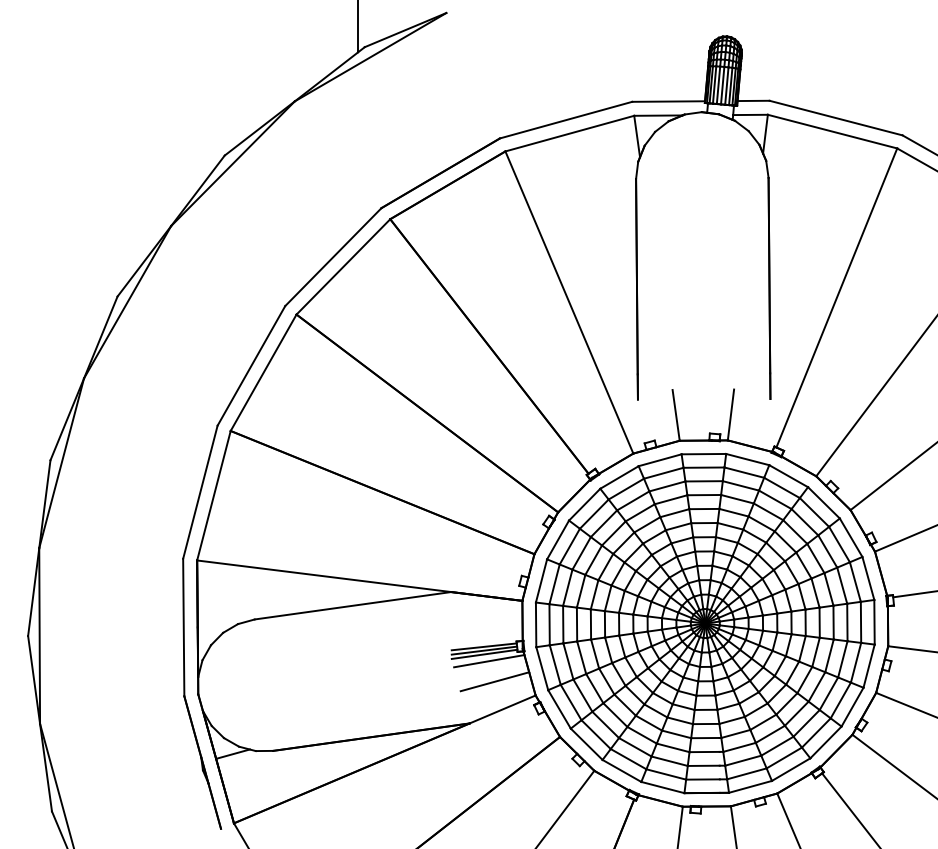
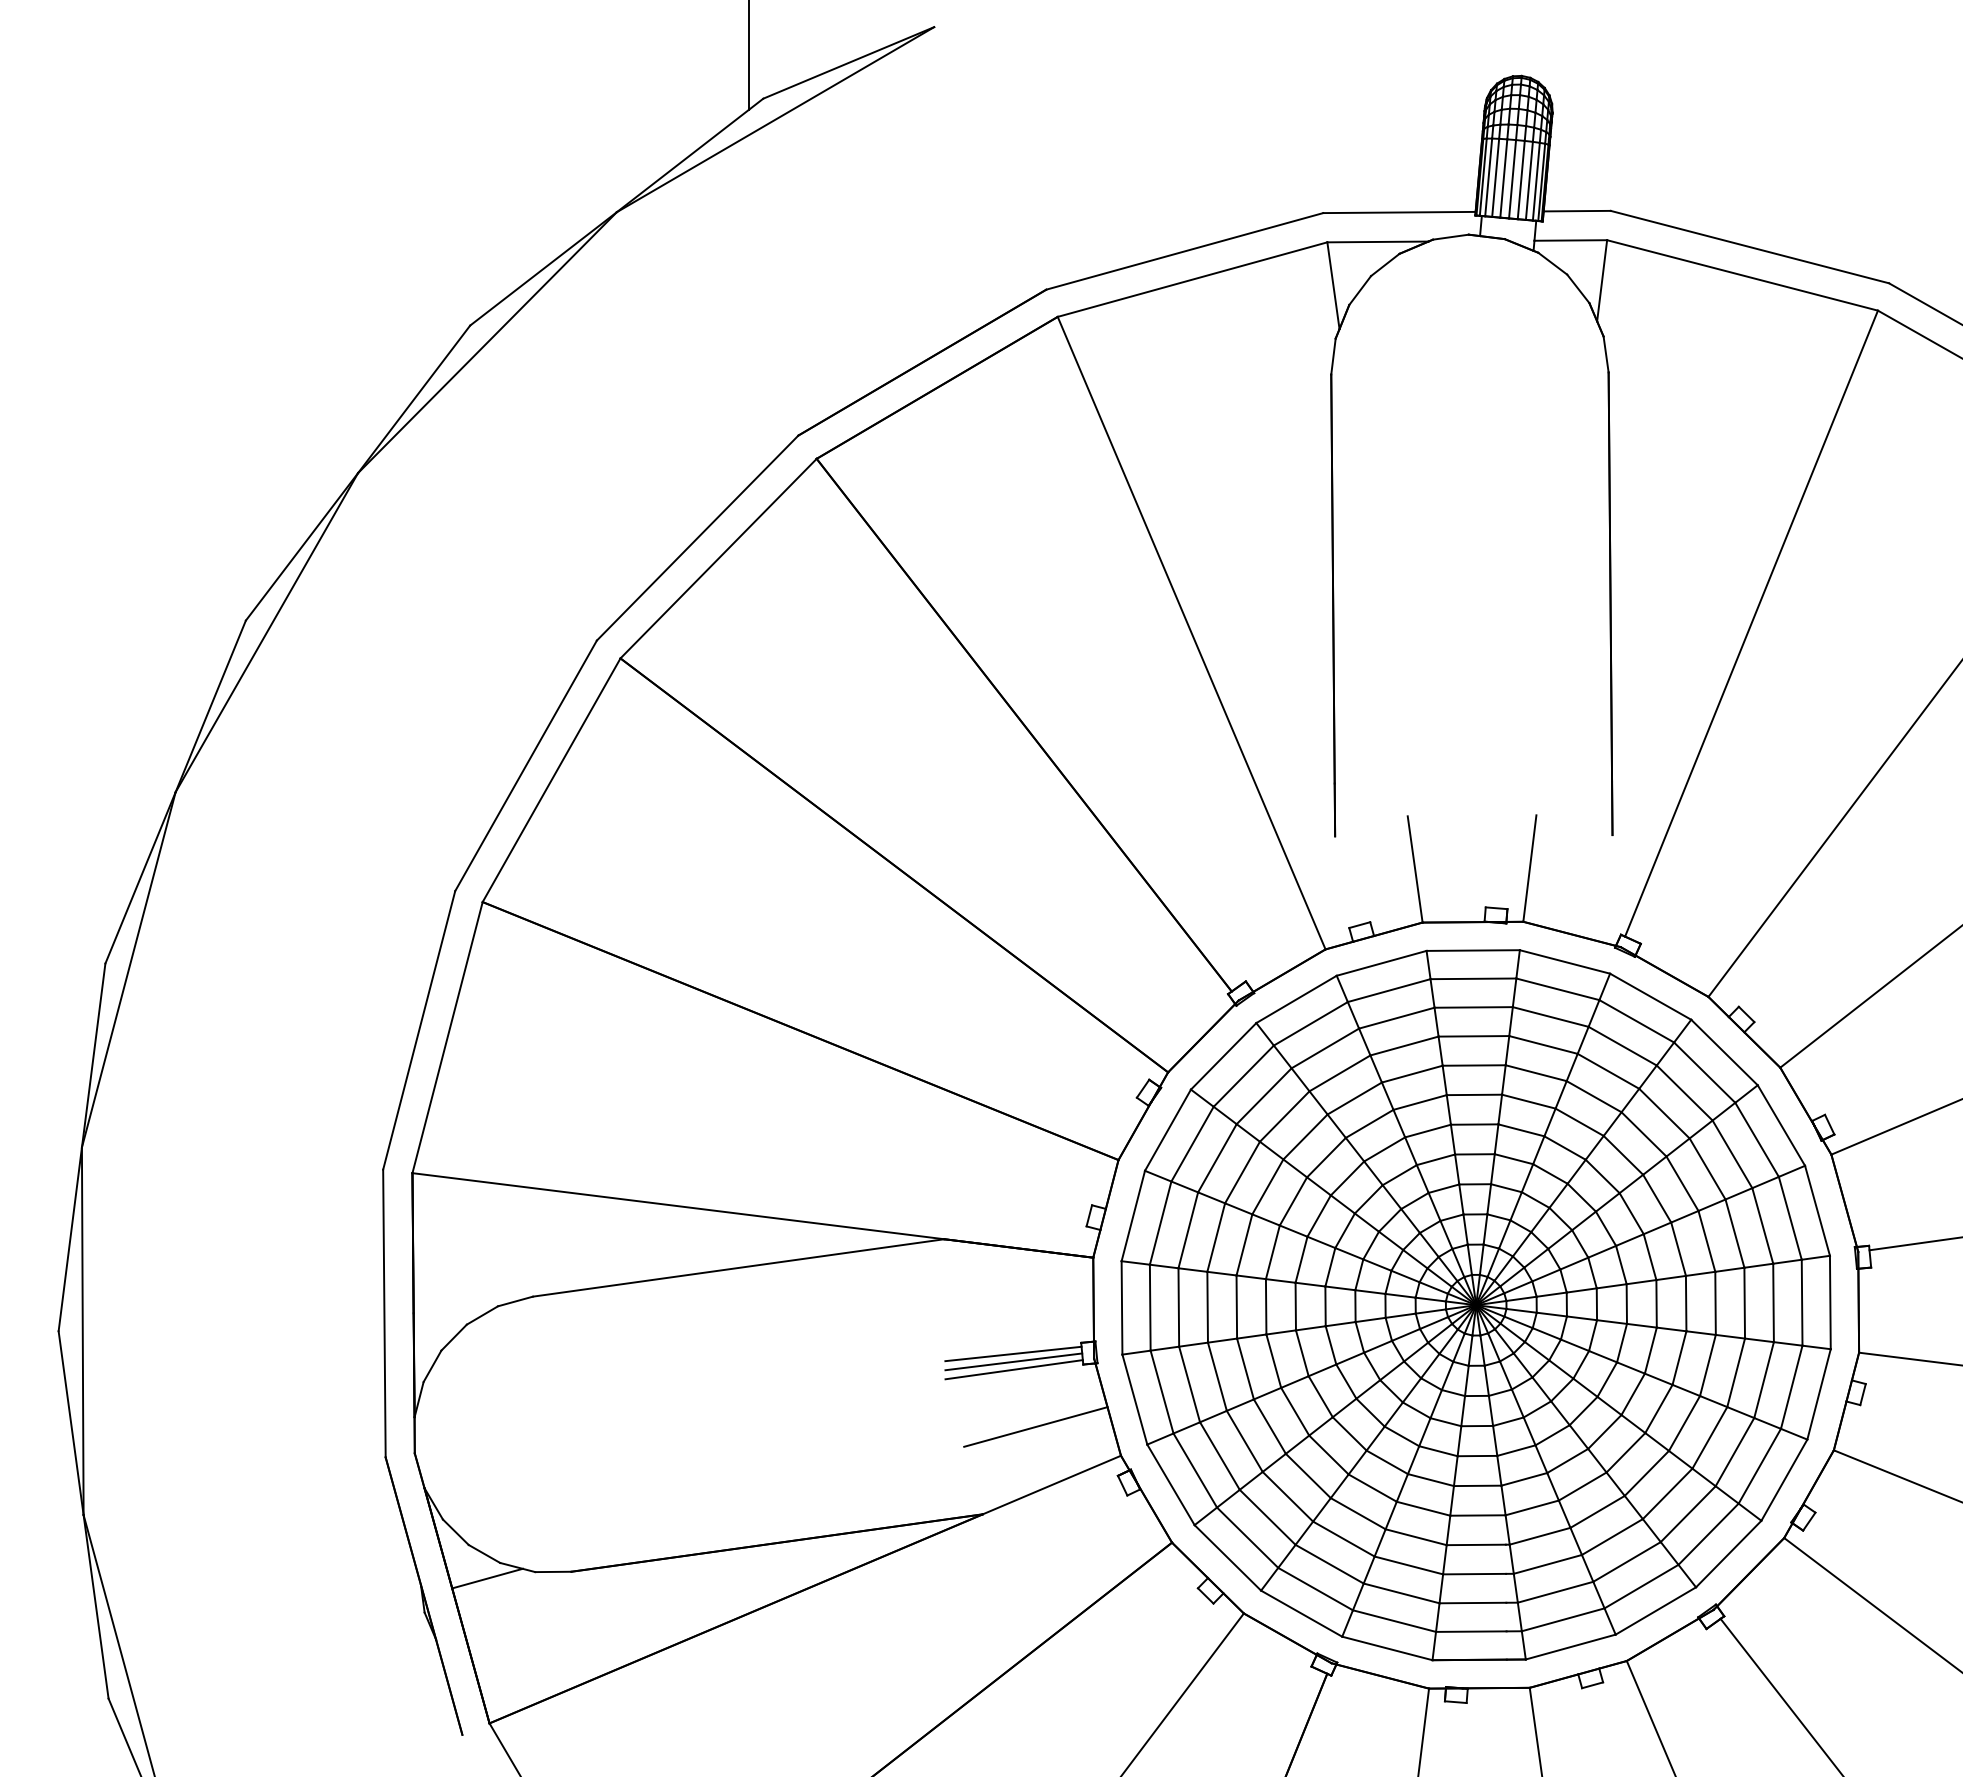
line: (489, 661) -> (1024, 1384), removed

